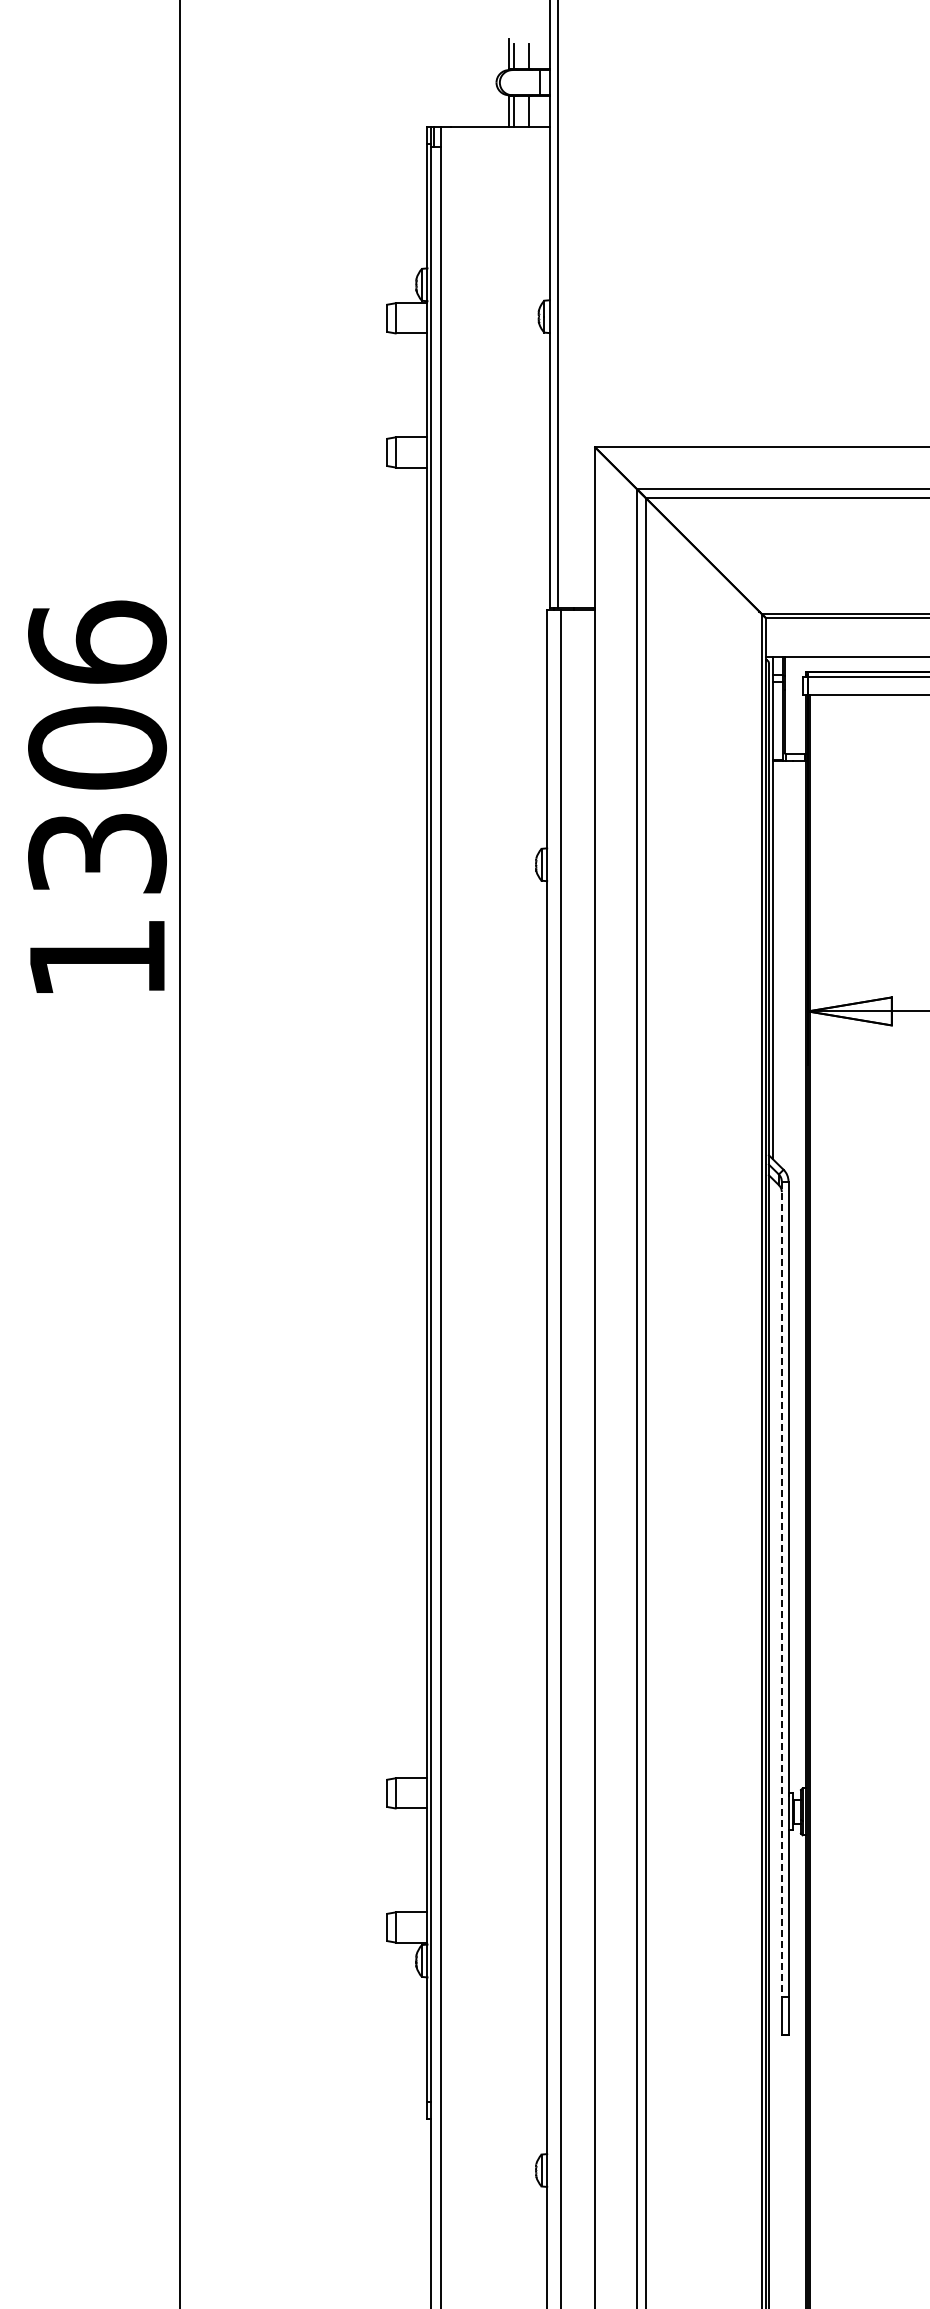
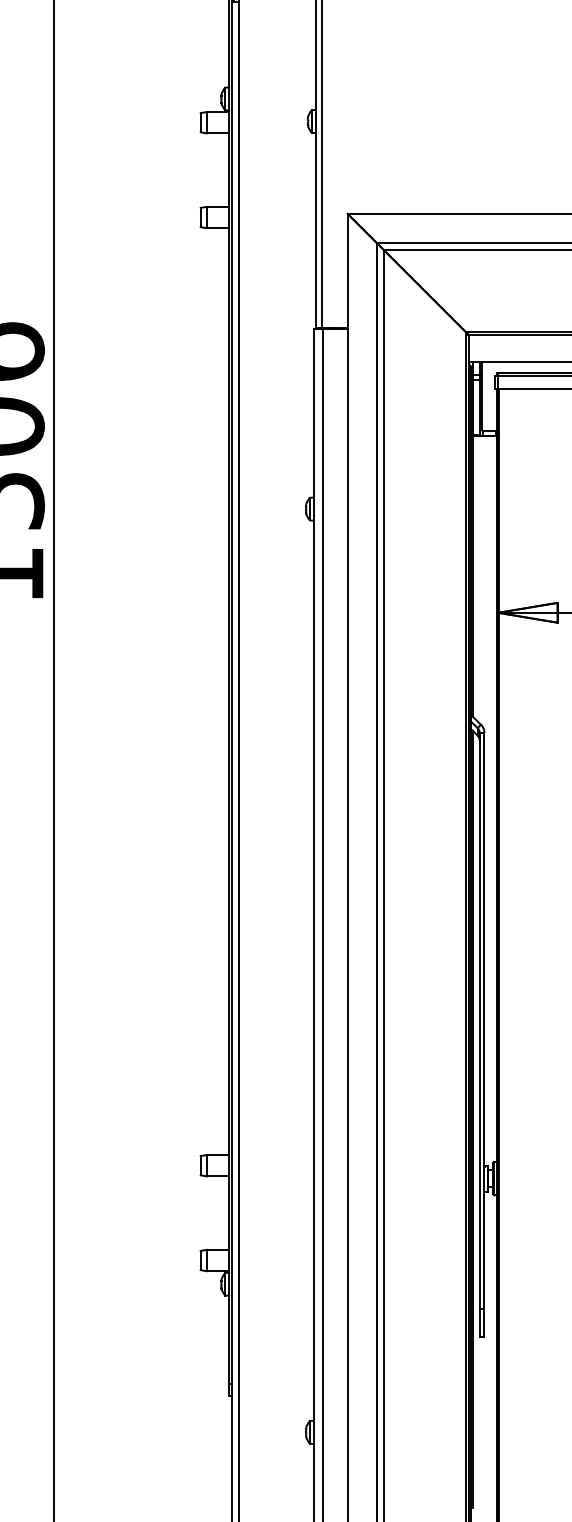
line: (781, 1589) -> (479, 1021), dashed -> solid
line: (772, 1728) -> (473, 1119), added

